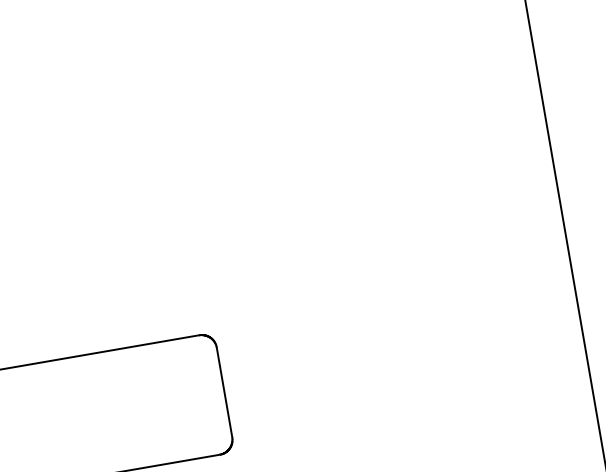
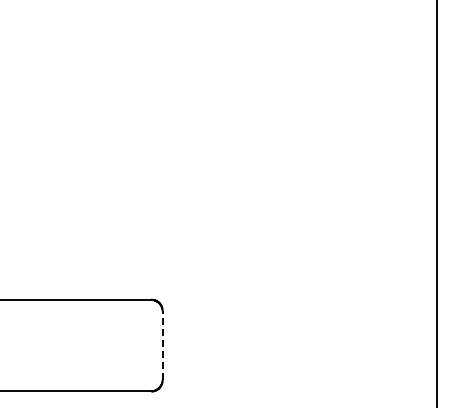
line: (224, 392) -> (162, 345), solid -> dashed

